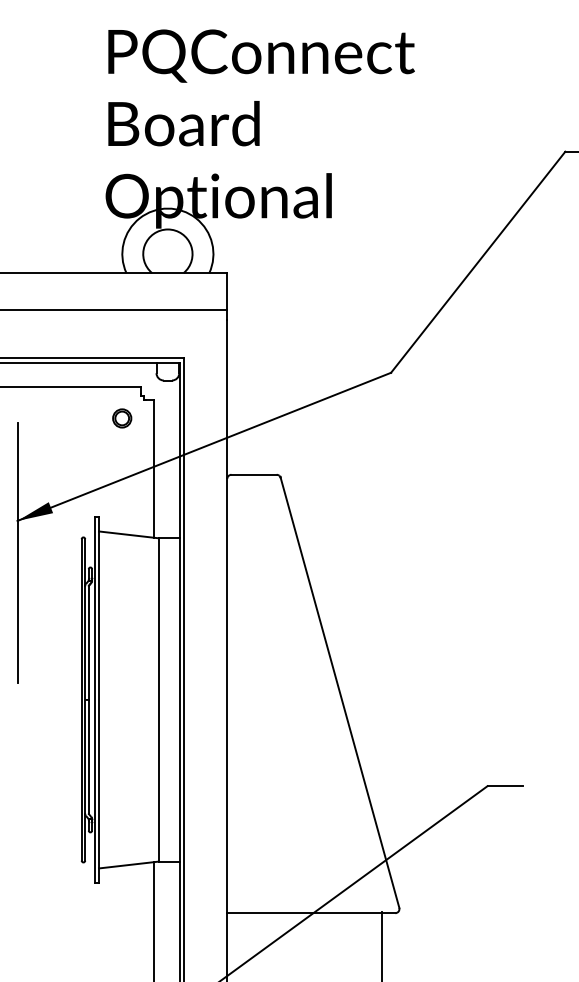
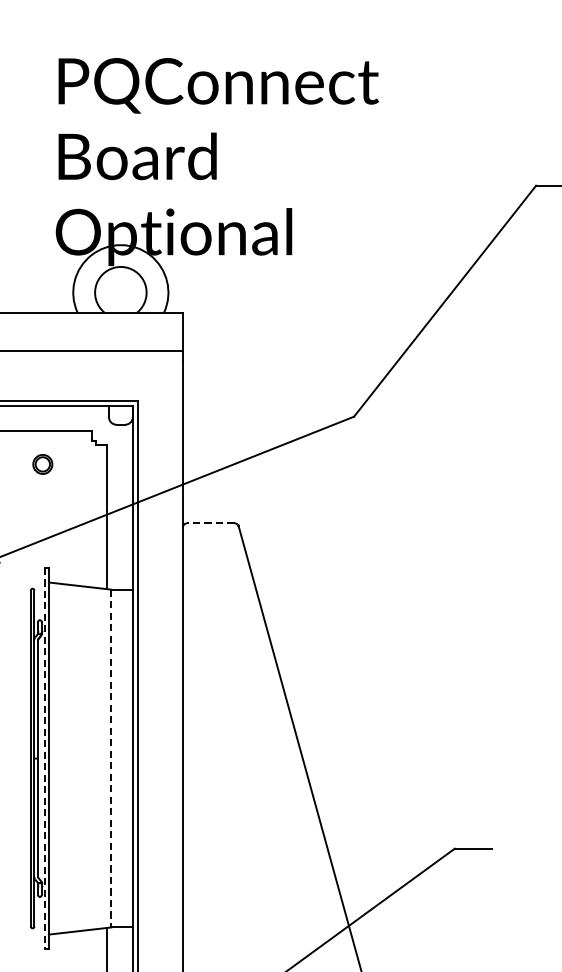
part: (122, 418) -> (43, 464), moved
line: (254, 474) -> (211, 522), solid -> dashed
line: (94, 699) -> (44, 758), solid -> dashed
line: (158, 699) -> (111, 758), solid -> dashed

